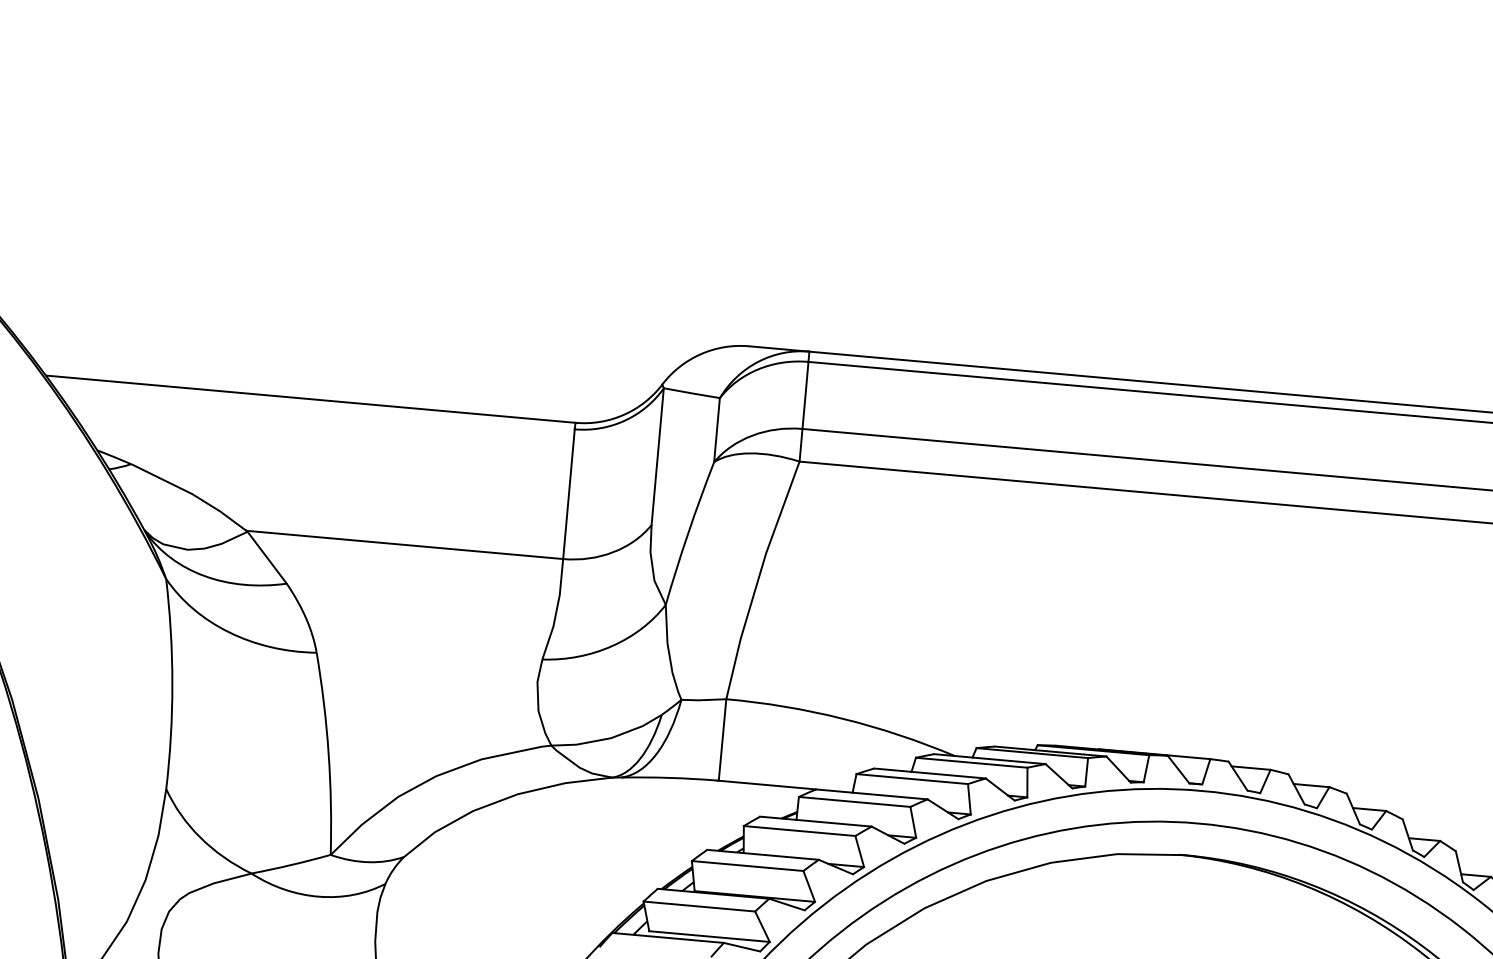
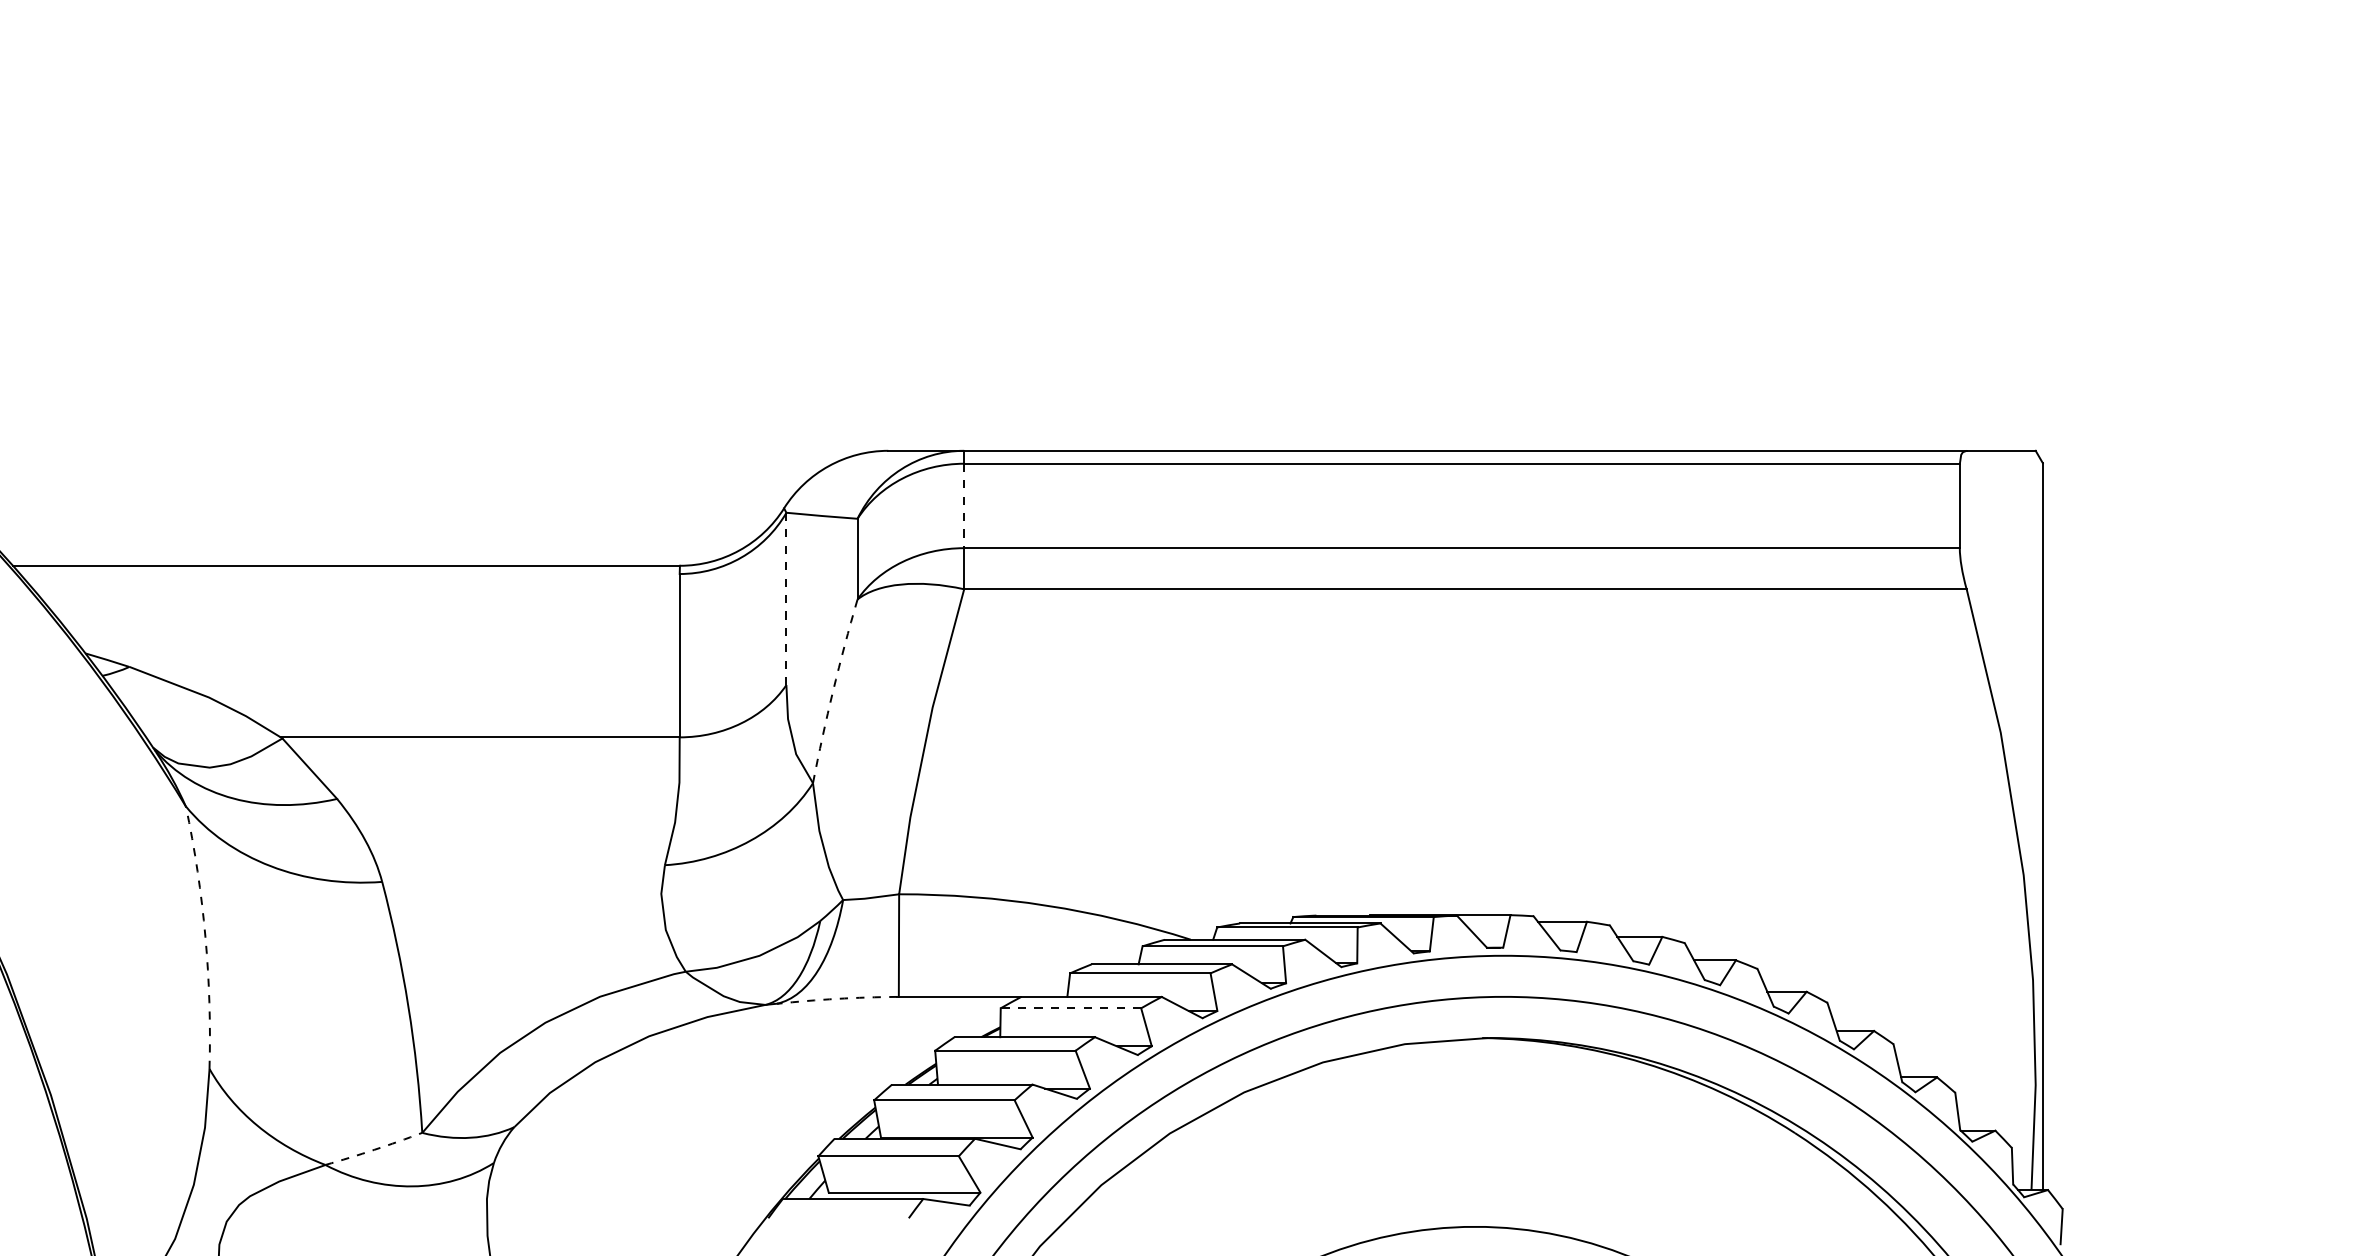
line: (805, 395) -> (964, 506), solid -> dashed
line: (657, 457) -> (786, 599), solid -> dashed
arc: (688, 532) -> (833, 690), solid -> dashed
arc: (172, 683) -> (205, 936), solid -> dashed
arc: (669, 777) -> (837, 998), solid -> dashed
line: (854, 802) -> (1070, 1008), solid -> dashed
arc: (291, 864) -> (374, 1149), solid -> dashed

